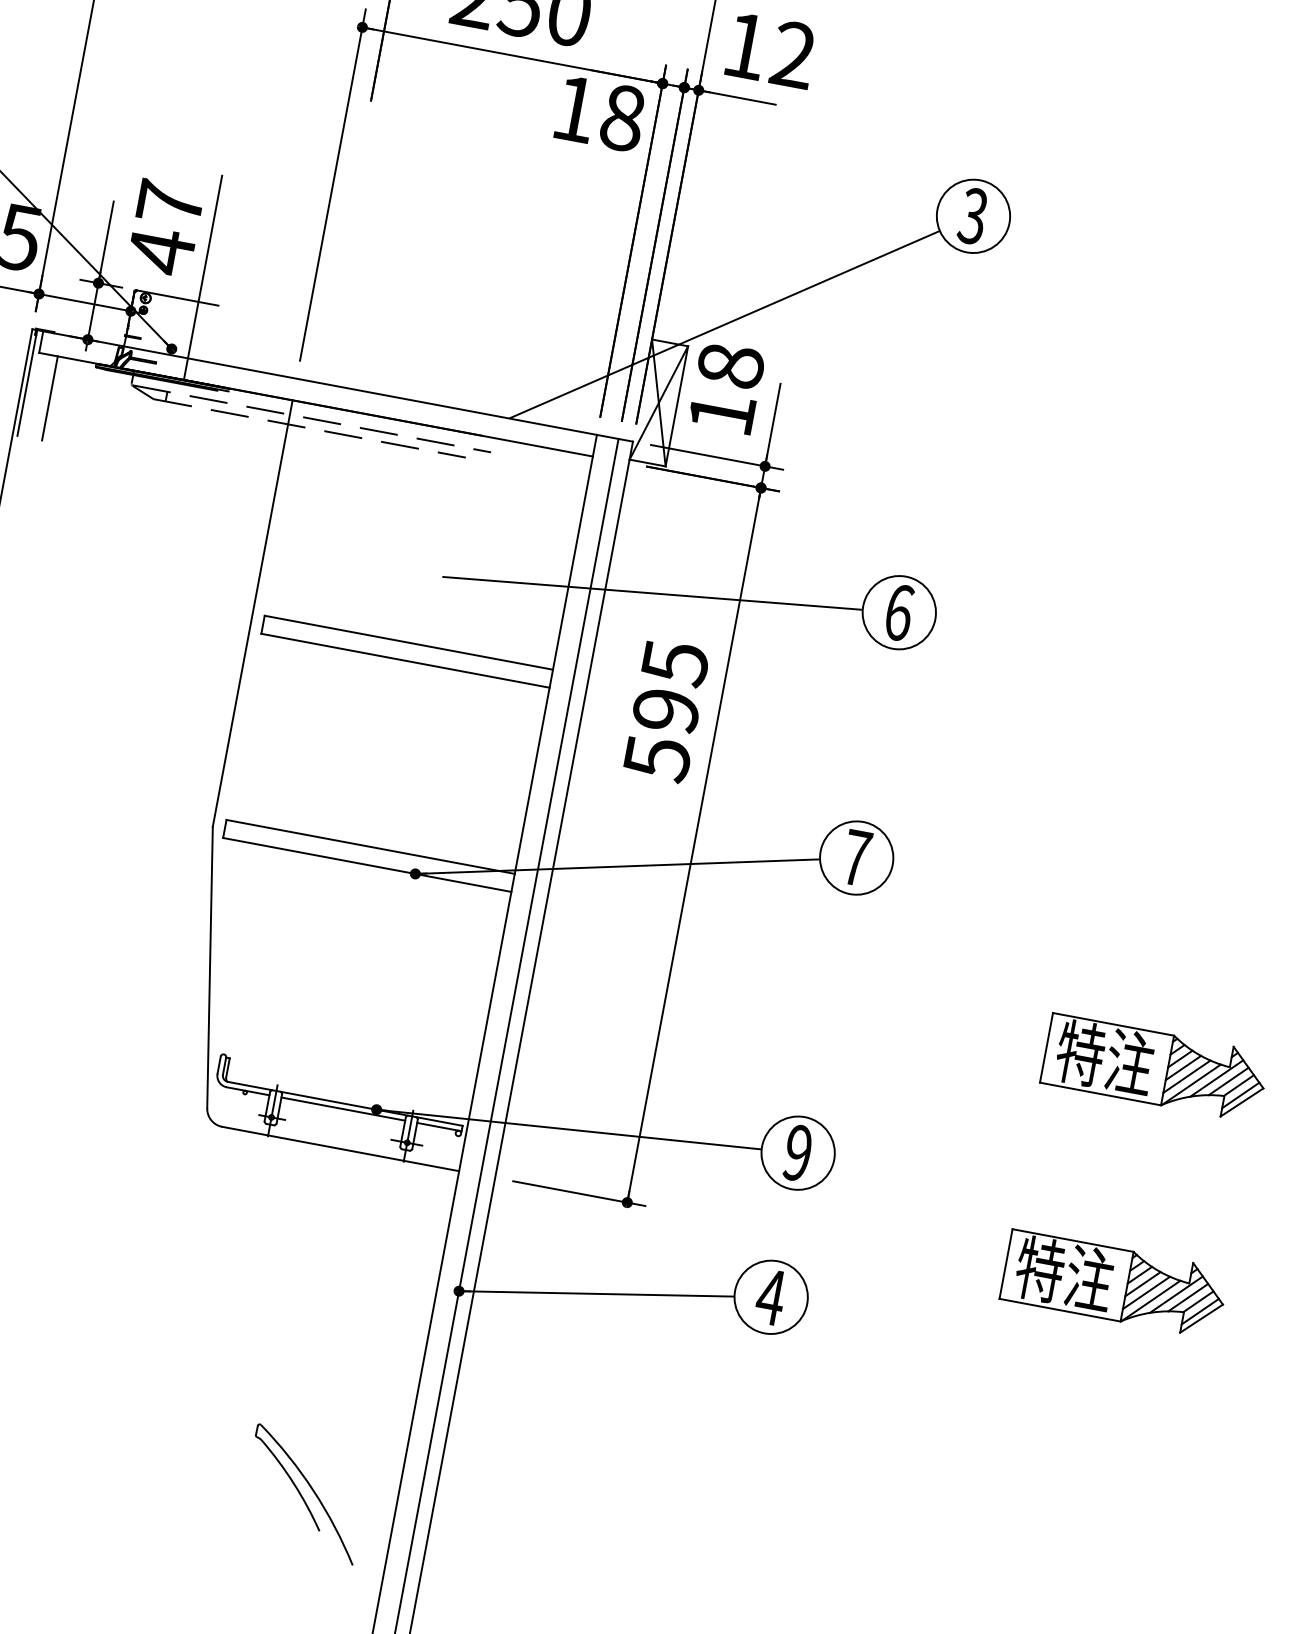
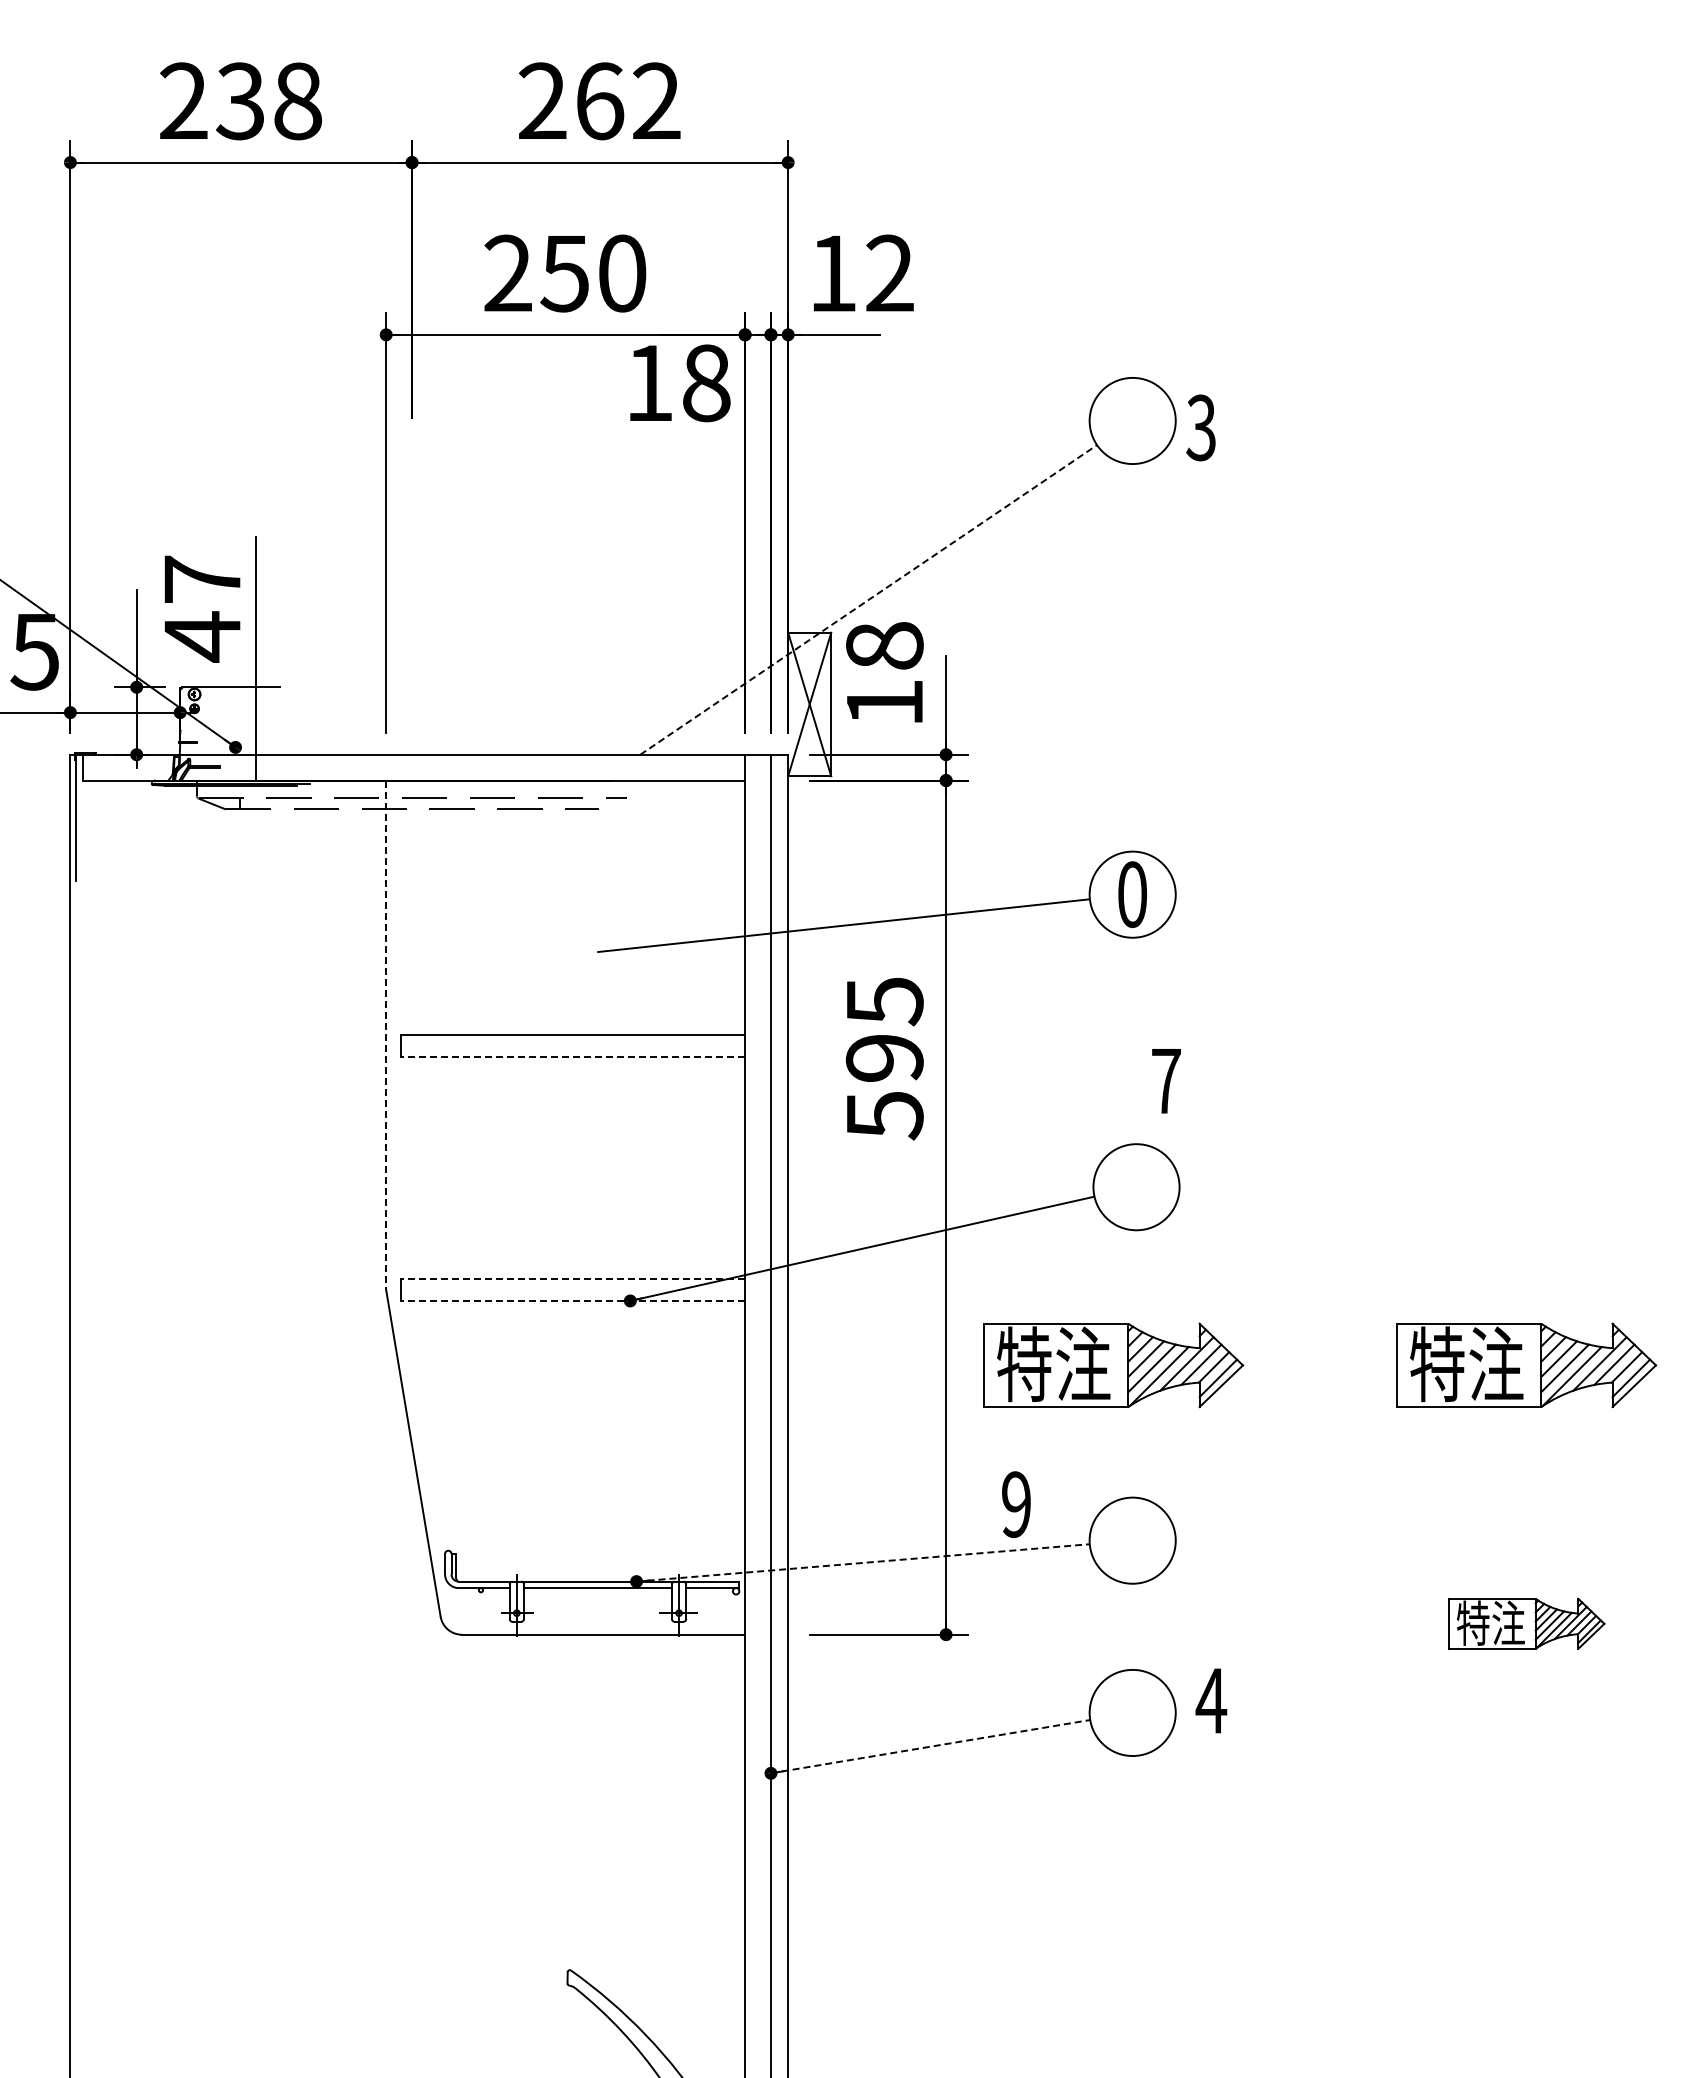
text: (972, 215) -> (1200, 427), moved
line: (724, 324) -> (868, 599), solid -> dashed
line: (49, 398) -> (105, 830), removed
text: (899, 612) -> (1132, 894), 6 -> 0
line: (252, 613) -> (386, 1035), solid -> dashed
line: (405, 660) -> (572, 1056), solid -> dashed
line: (370, 846) -> (572, 1279), solid -> dashed
text: (856, 858) -> (1166, 1081), moved
line: (367, 864) -> (572, 1300), solid -> dashed
part: (809, 1003) -> (1113, 1365), added
line: (569, 1129) -> (863, 1562), solid -> dashed
text: (798, 1153) -> (1016, 1504), moved
part: (1114, 1284) -> (1526, 1623), size x0.6
line: (596, 1293) -> (930, 1746), solid -> dashed
text: (771, 1296) -> (1211, 1700), moved

